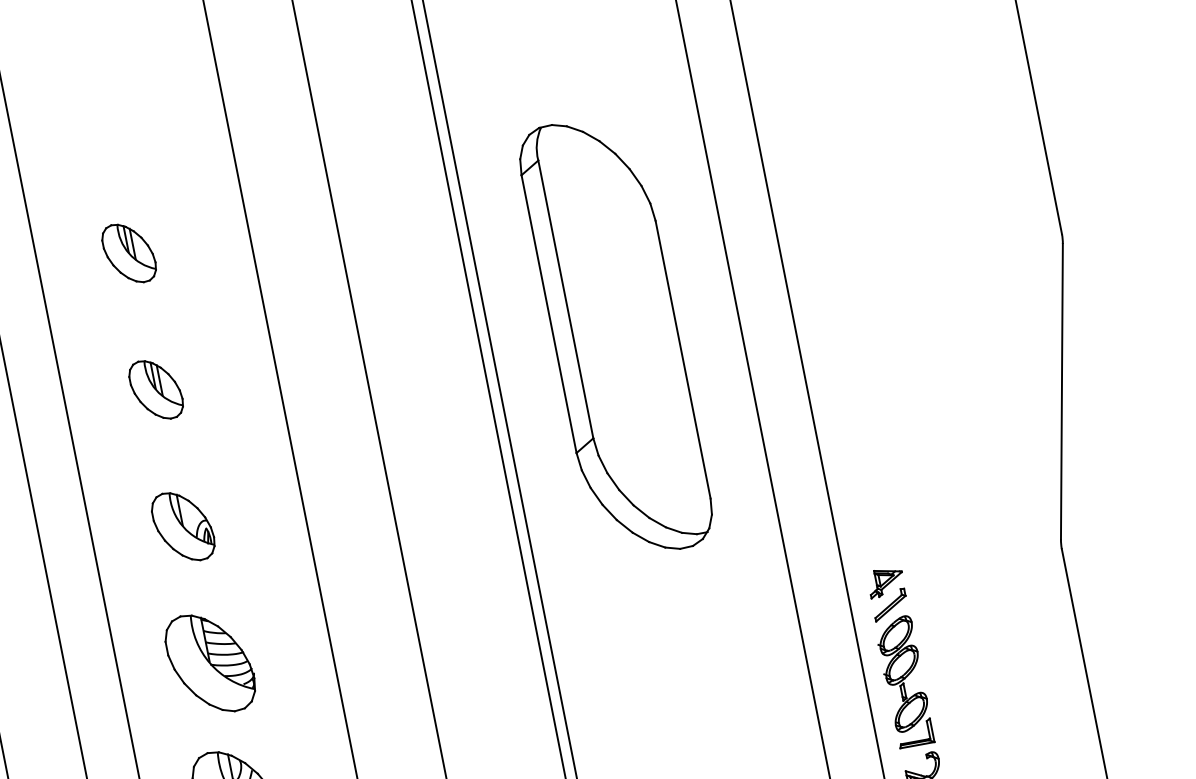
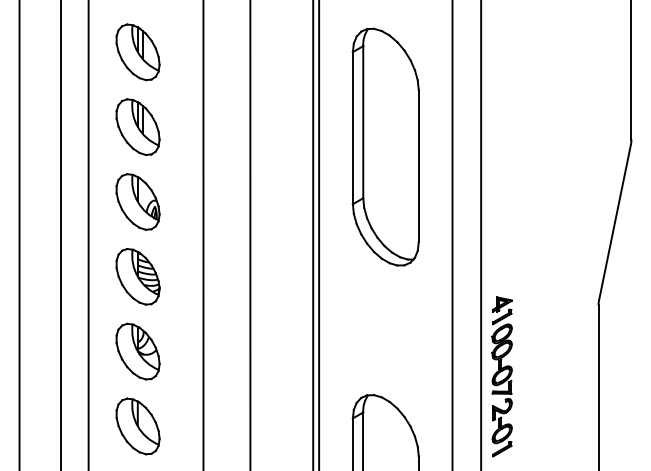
part: (128, 253) -> (137, 52), size x1.67
part: (155, 388) -> (137, 126), size x1.67
part: (182, 525) -> (137, 201), size x1.43

